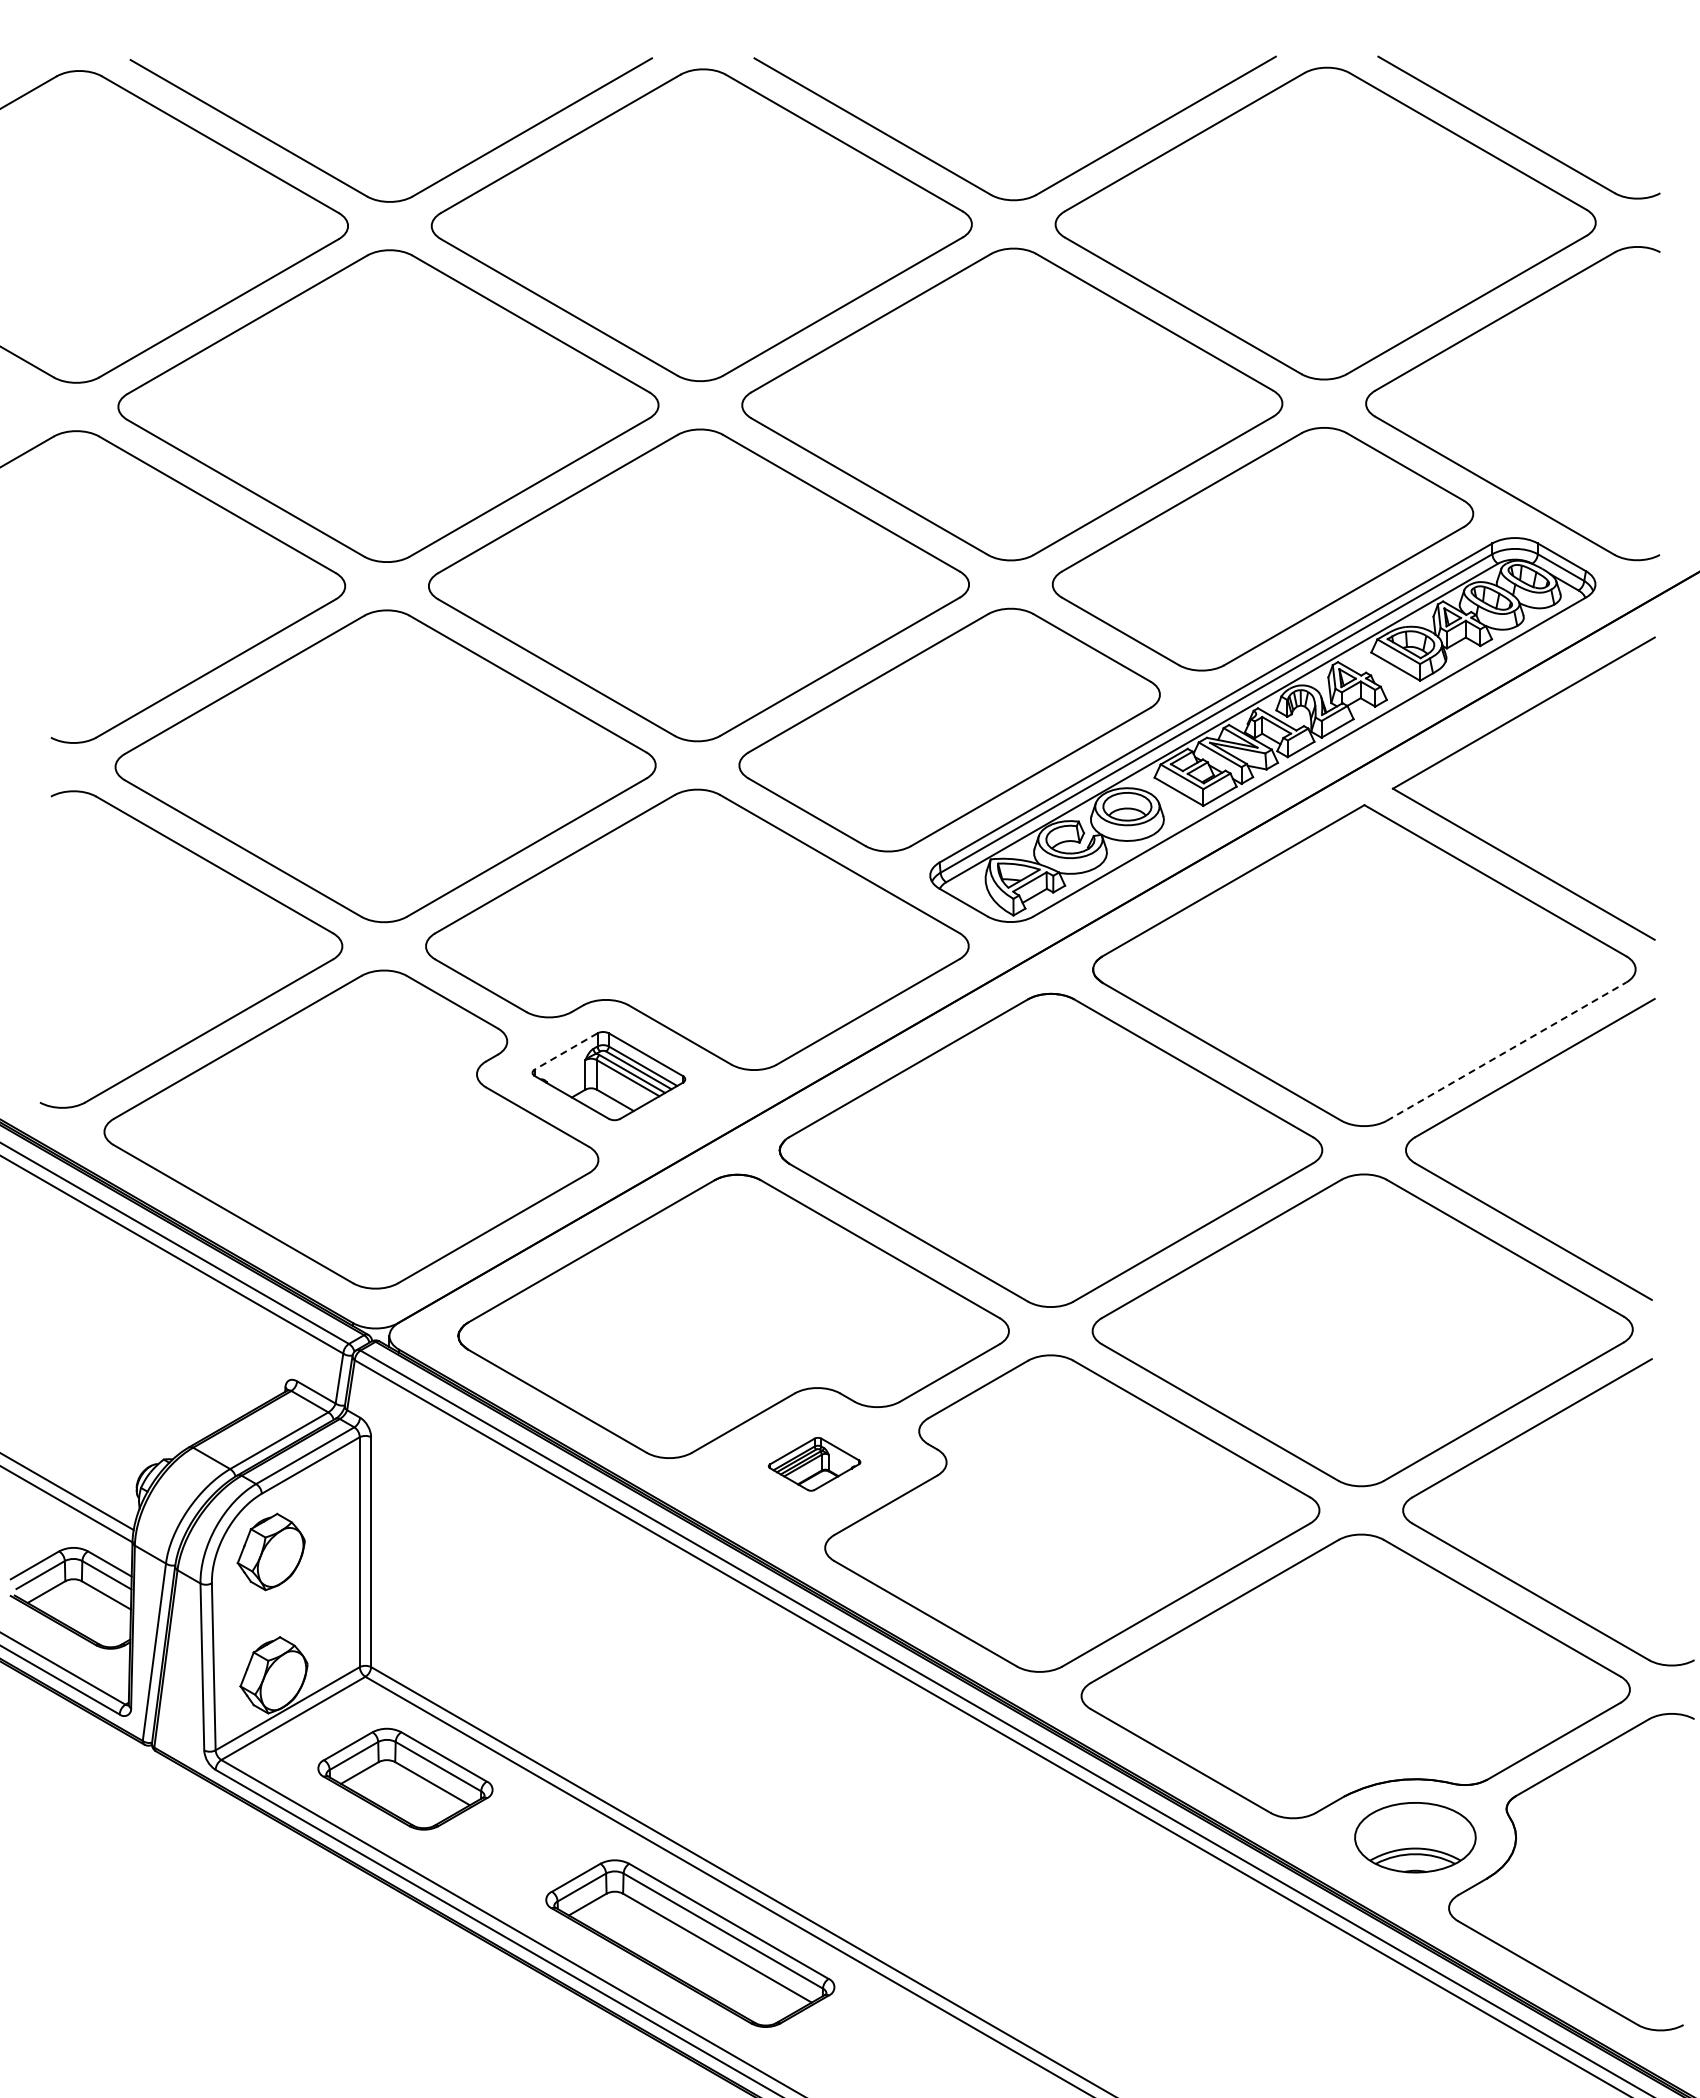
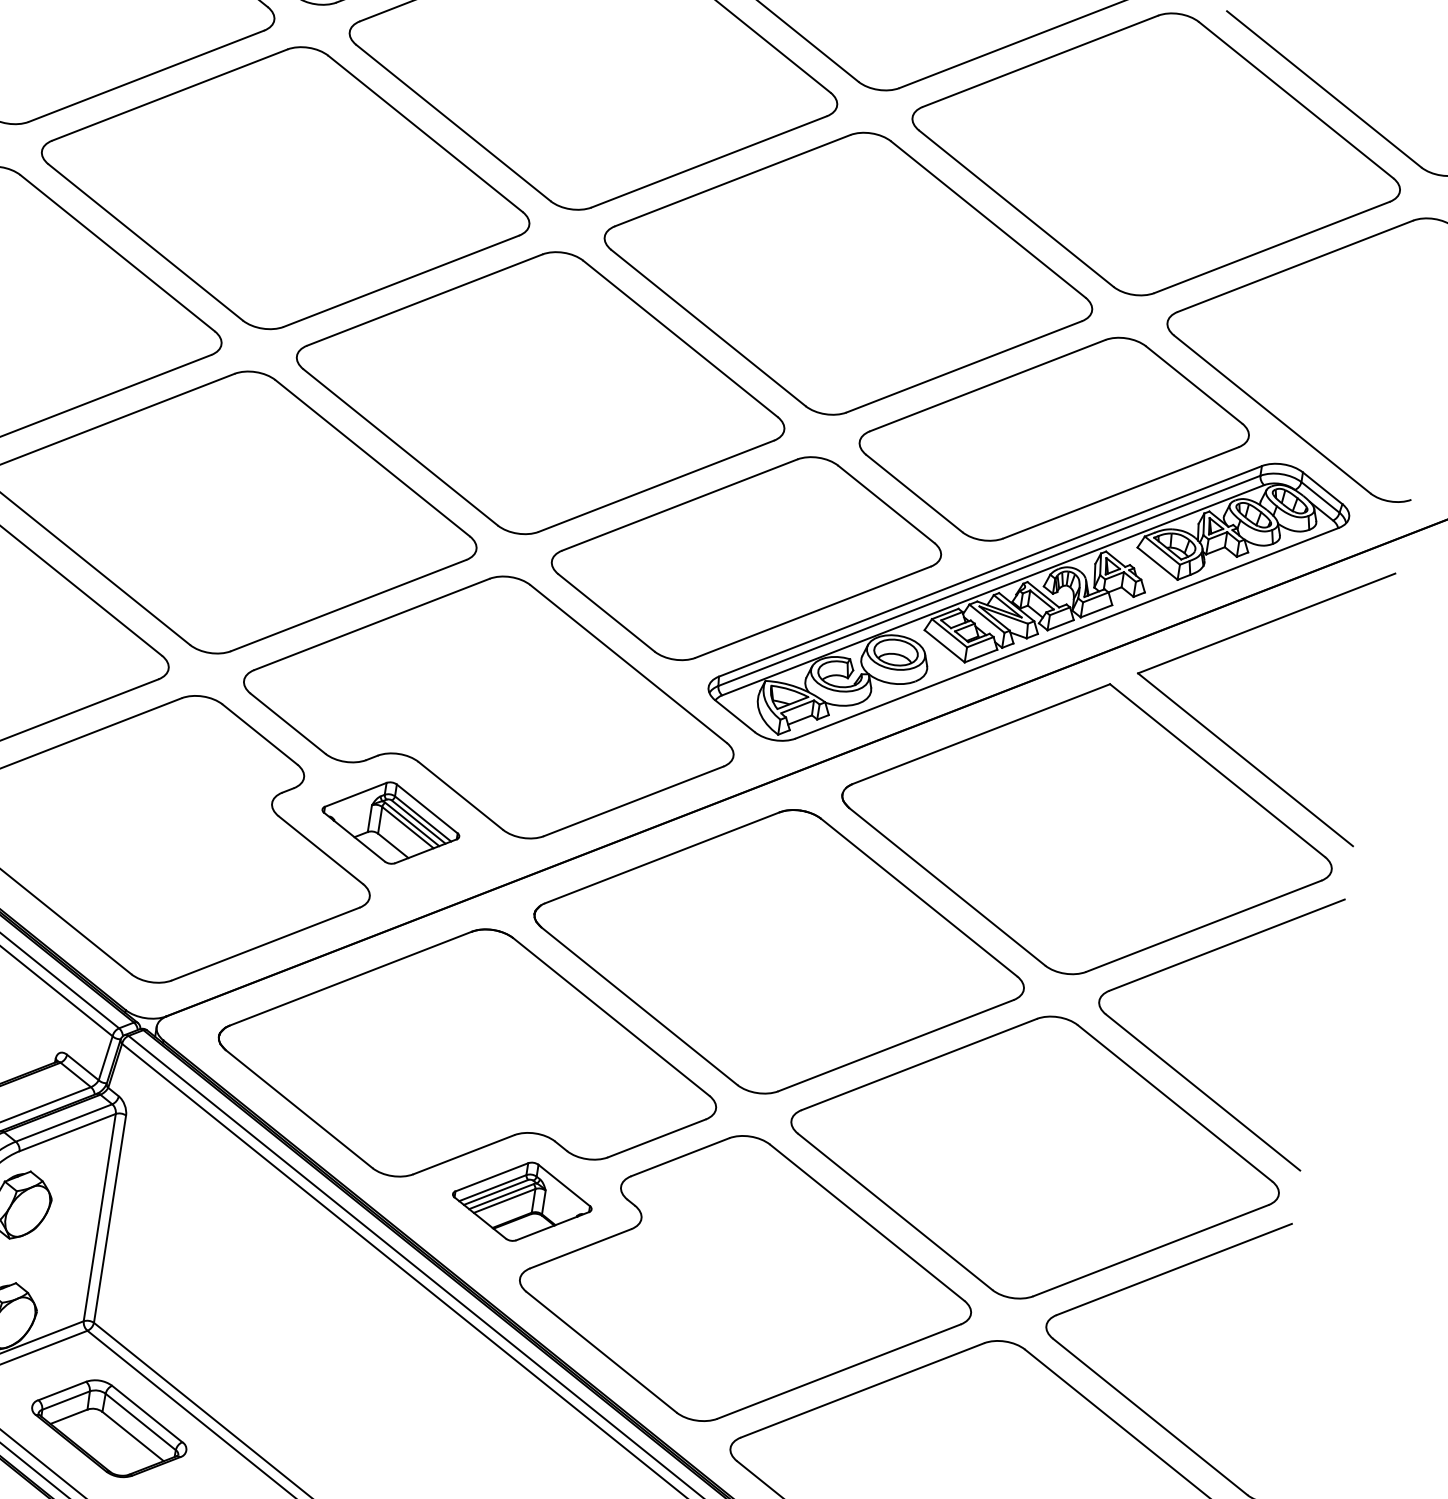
line: (565, 1051) -> (355, 794), dashed -> solid
line: (1507, 1051) -> (1204, 926), dashed -> solid
part: (814, 1464) -> (522, 1202), size x1.67

